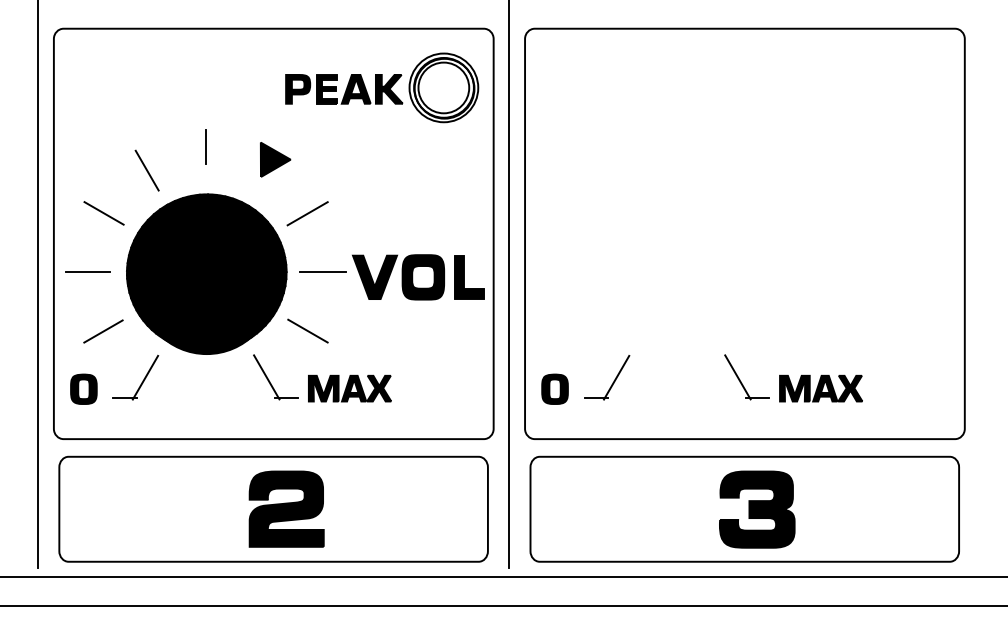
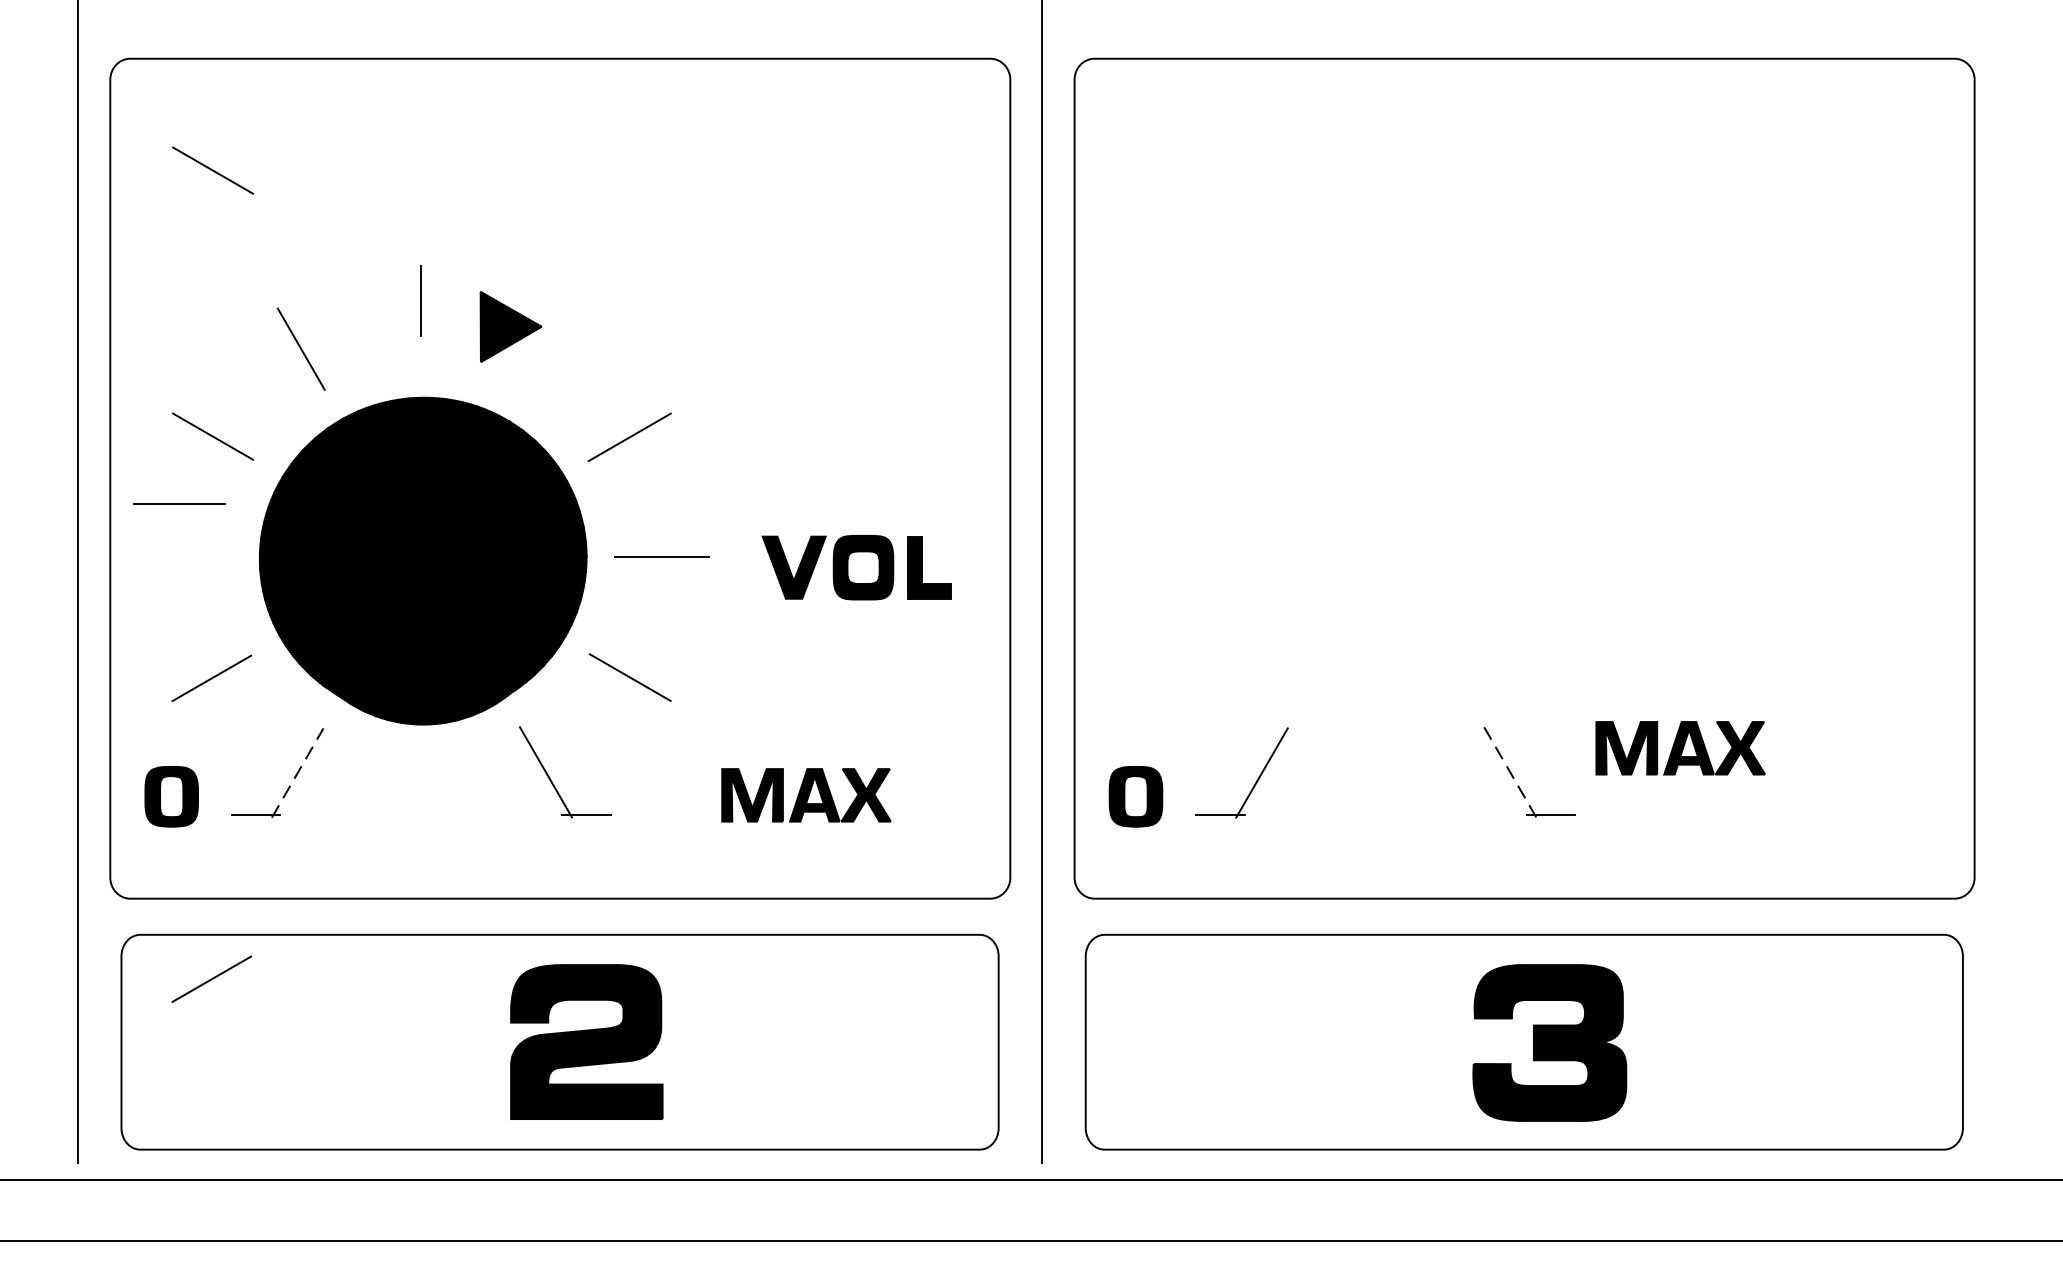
line: (103, 83) -> (211, 170), added
part: (382, 87) -> (782, 179), removed
part: (275, 159) -> (510, 326), moved
line: (87, 271) -> (179, 502), moved
part: (418, 277) -> (856, 567), size x0.7
line: (145, 377) -> (297, 772), solid -> dashed
line: (738, 377) -> (1511, 772), solid -> dashed
part: (349, 388) -> (805, 795), moved
part: (820, 388) -> (1679, 747), moved
line: (103, 478) -> (211, 979), added

